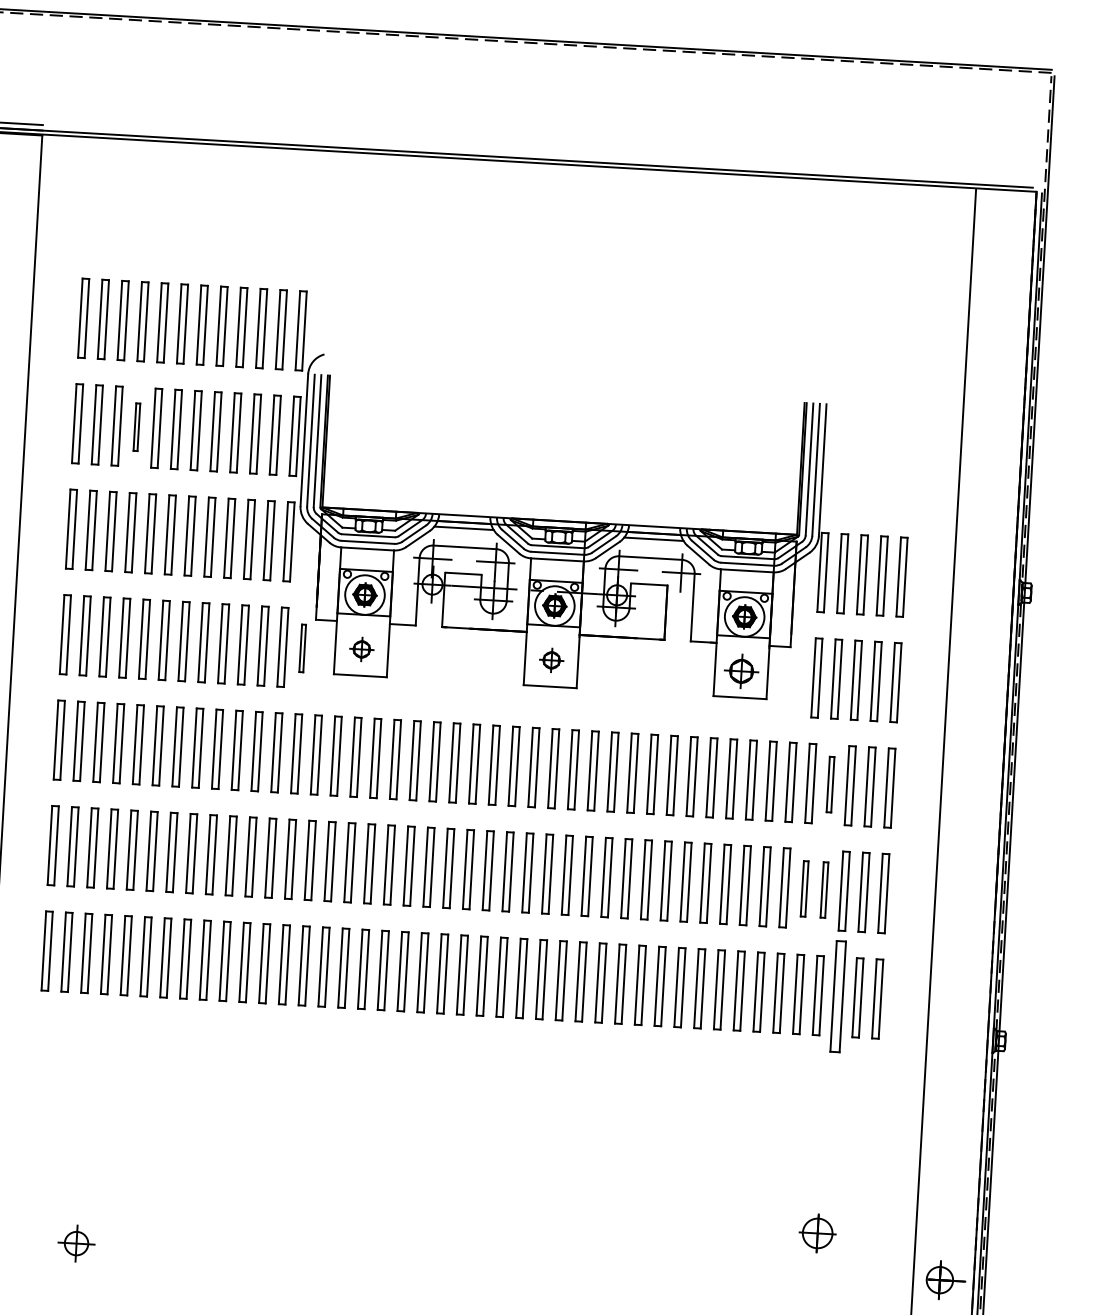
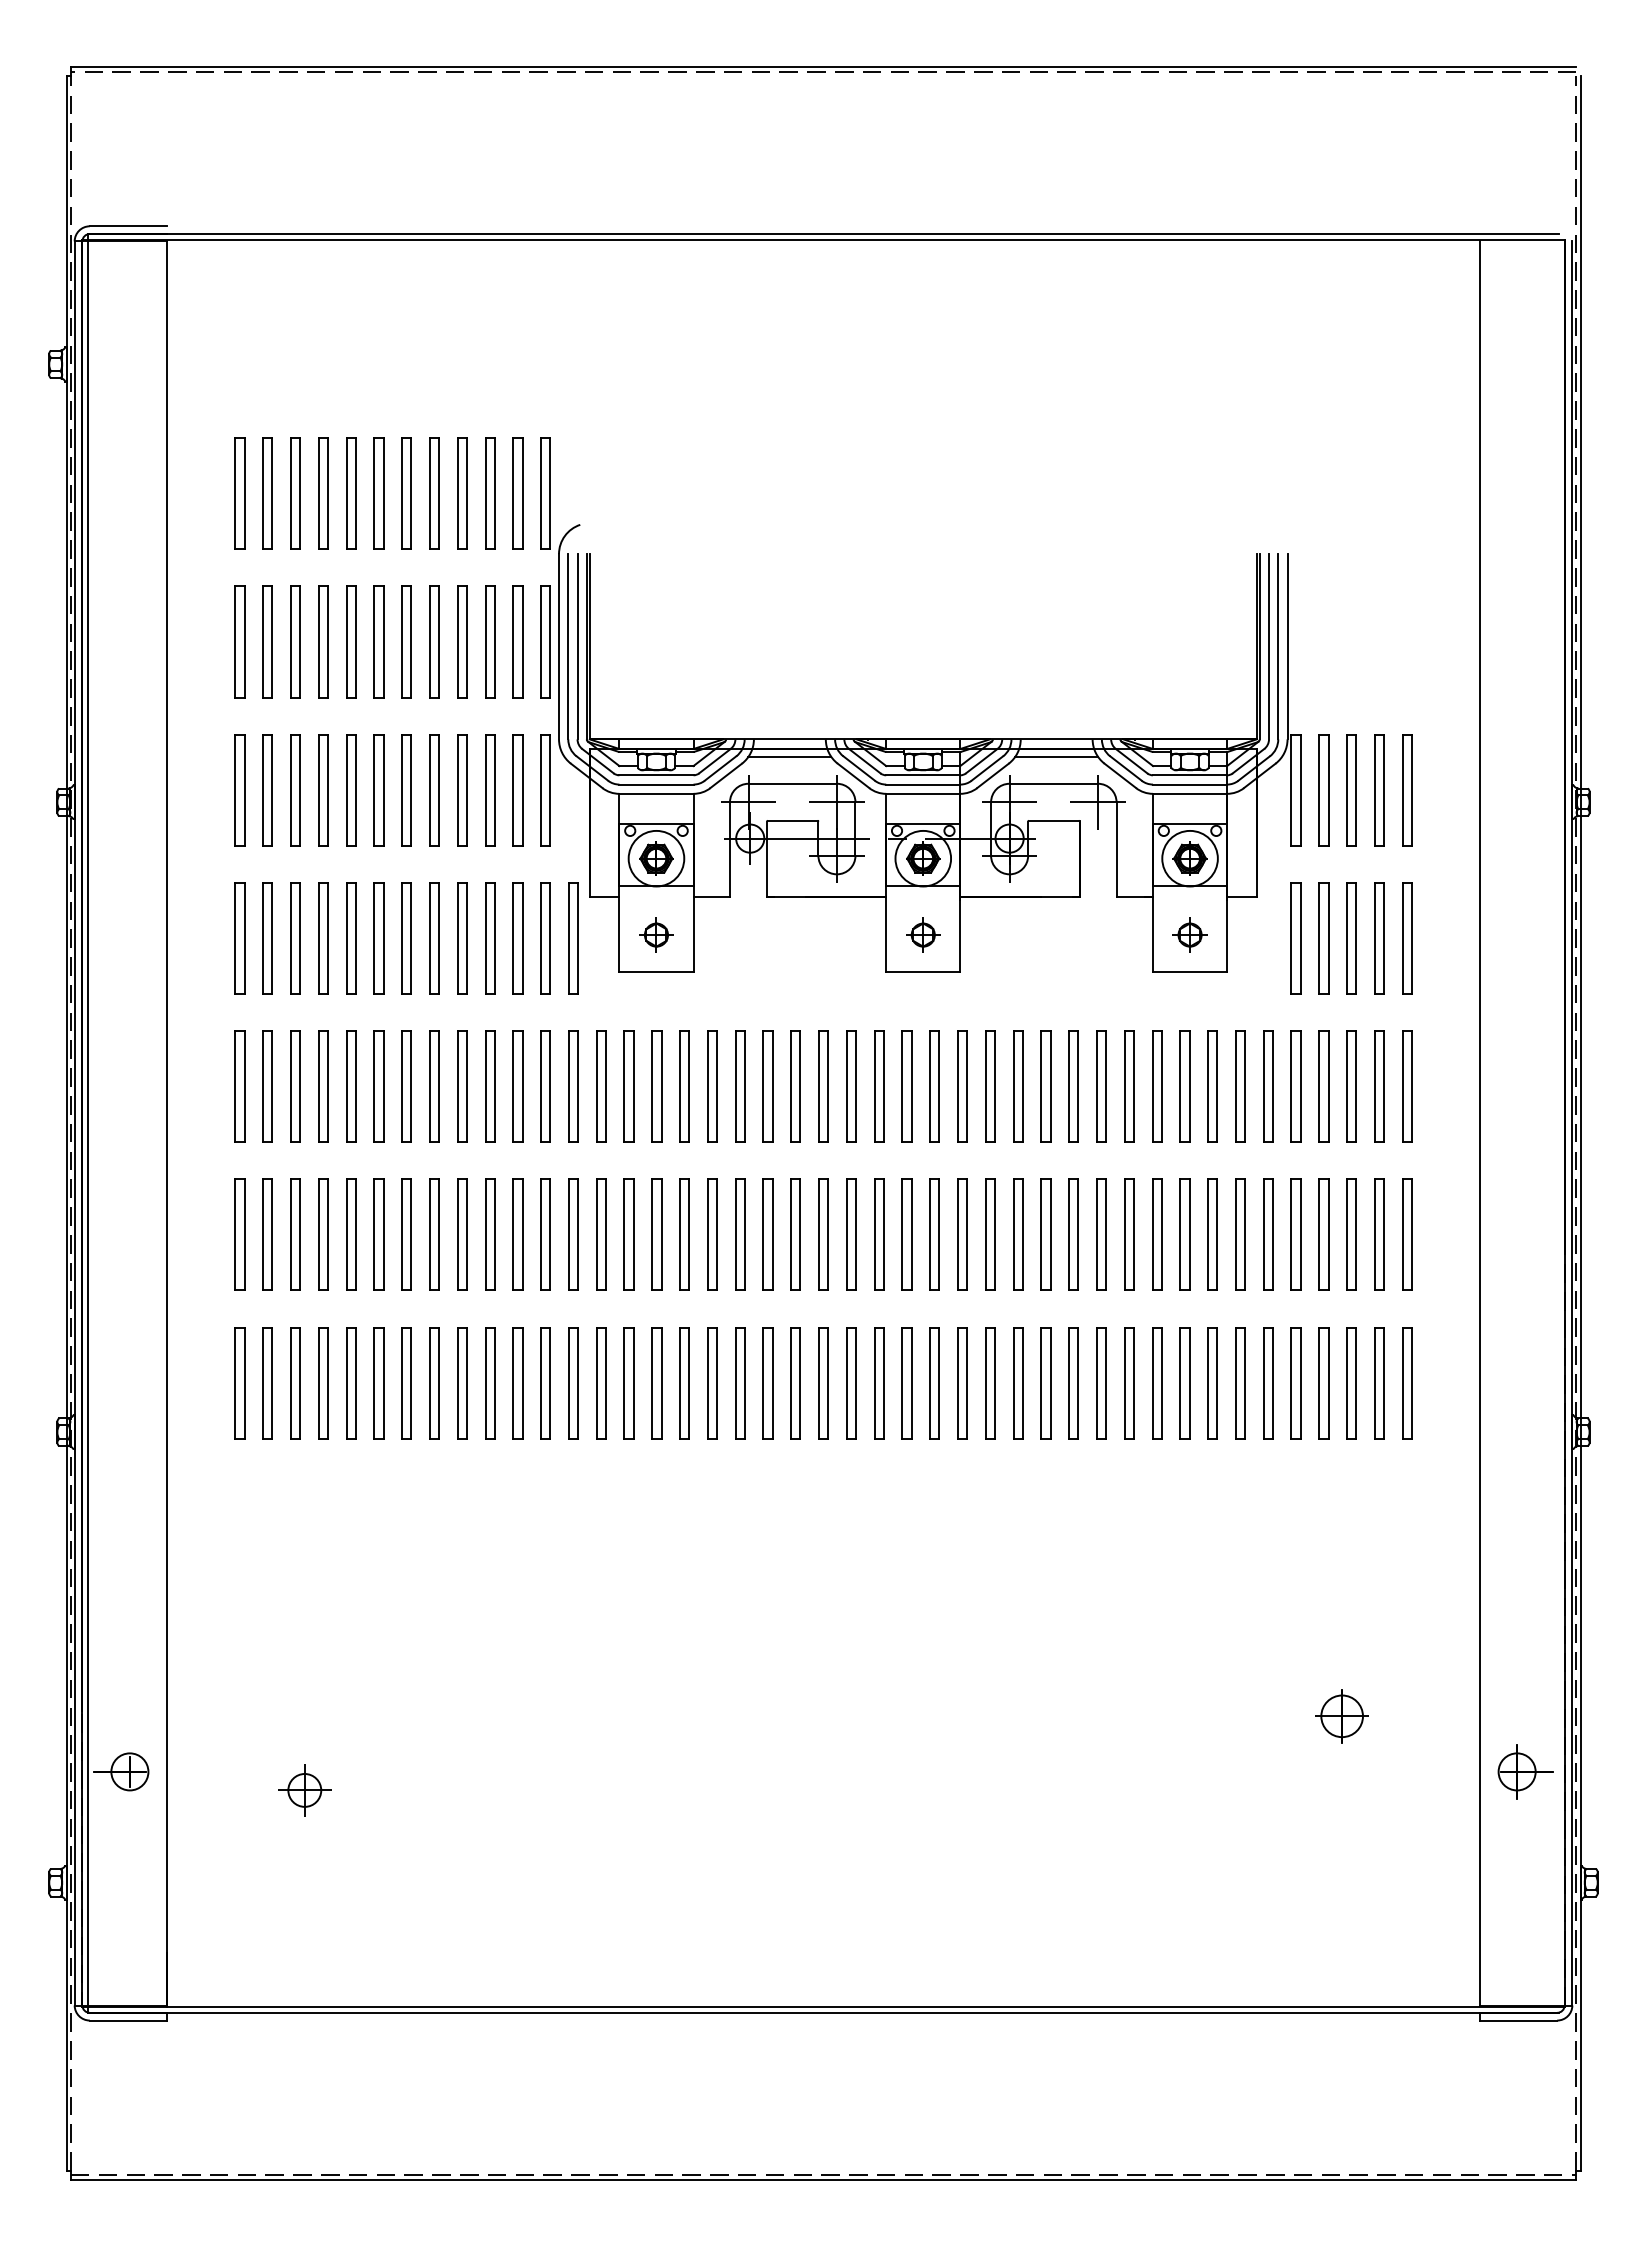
part: (137, 426) -> (323, 641), size x1.67
part: (302, 648) -> (573, 938), size x1.67
part: (741, 670) -> (1189, 934), size x0.71
part: (830, 784) -> (1323, 1086), size x1.43
part: (804, 888) -> (1295, 1234), size x1.43
part: (824, 889) -> (1323, 1234), size x1.43
part: (837, 997) -> (1351, 1383), size x0.71

